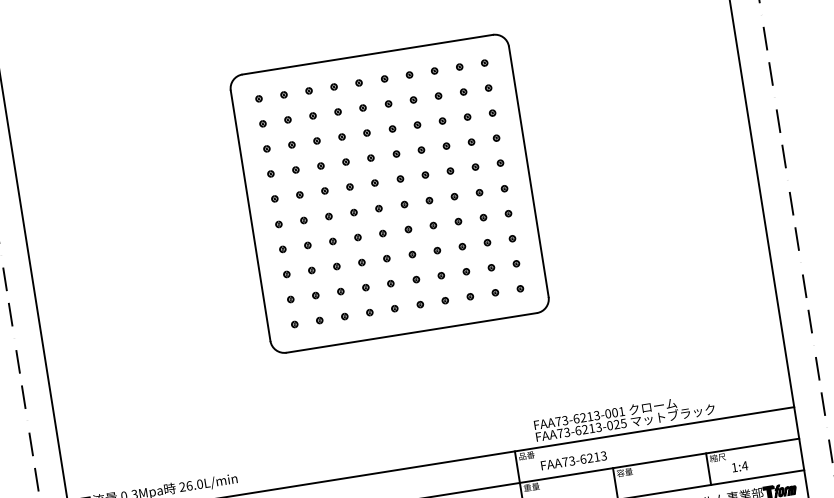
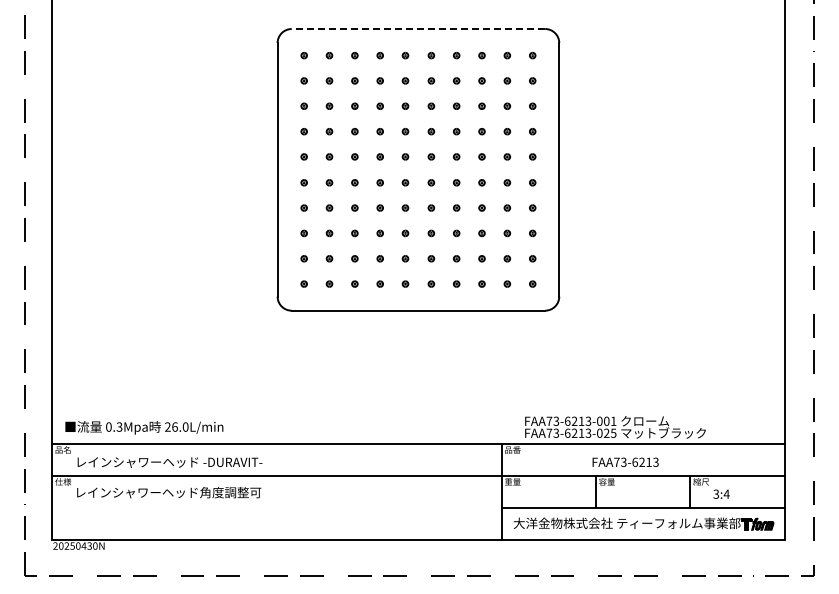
line: (367, 55) -> (418, 29), solid -> dashed
text: (573, 459) -> (625, 461), moved
text: (734, 466) -> (716, 493), 1:4 -> 3:4

